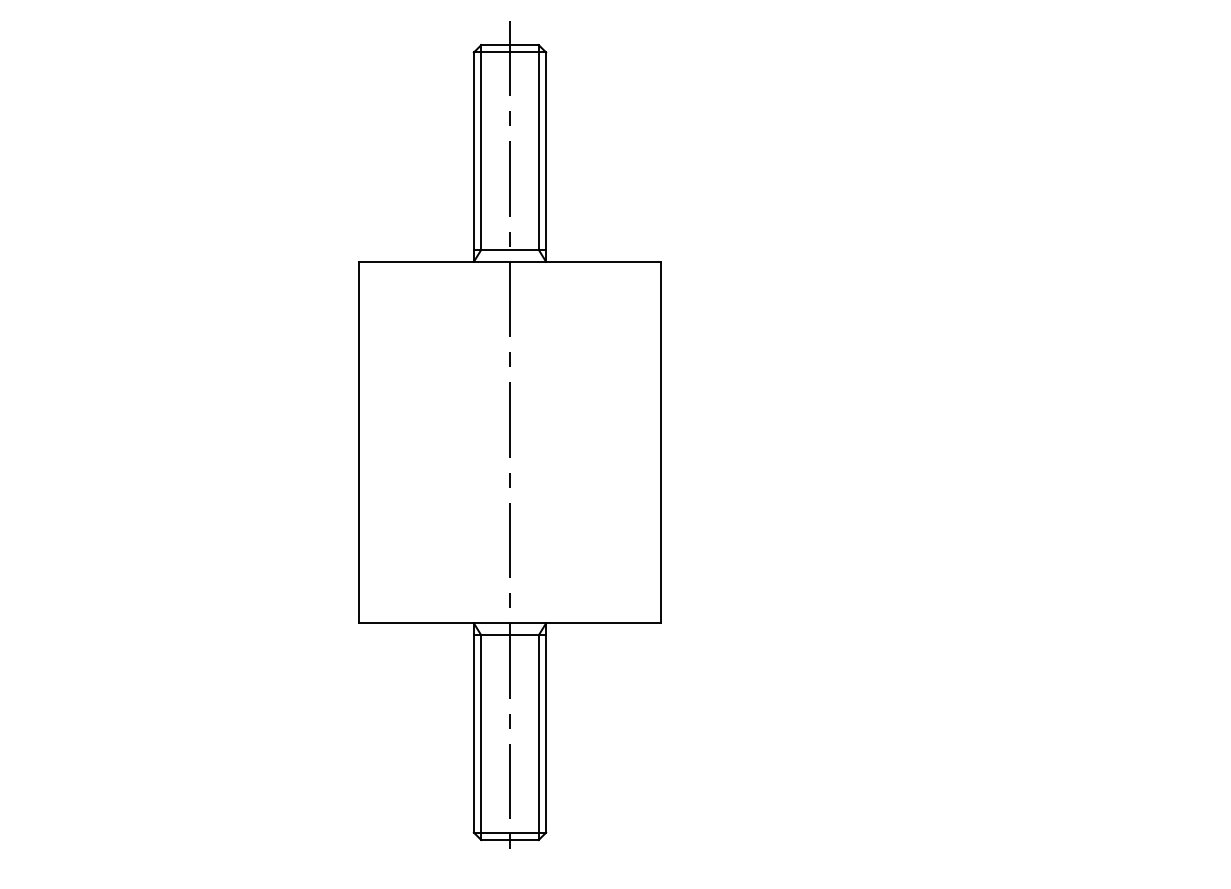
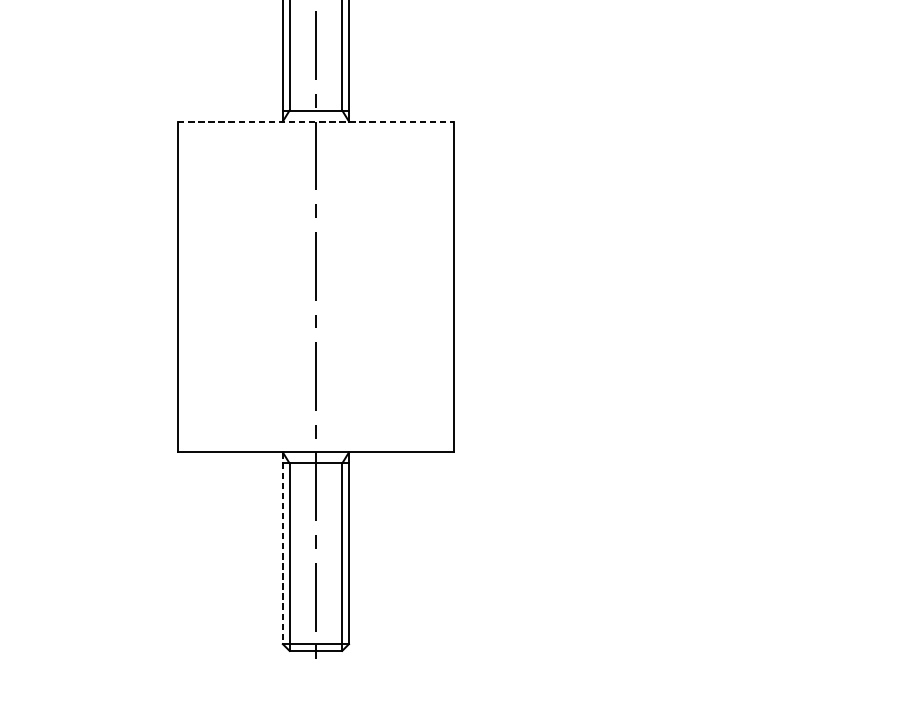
line: (510, 261) -> (316, 121), solid -> dashed
line: (473, 727) -> (282, 547), solid -> dashed

